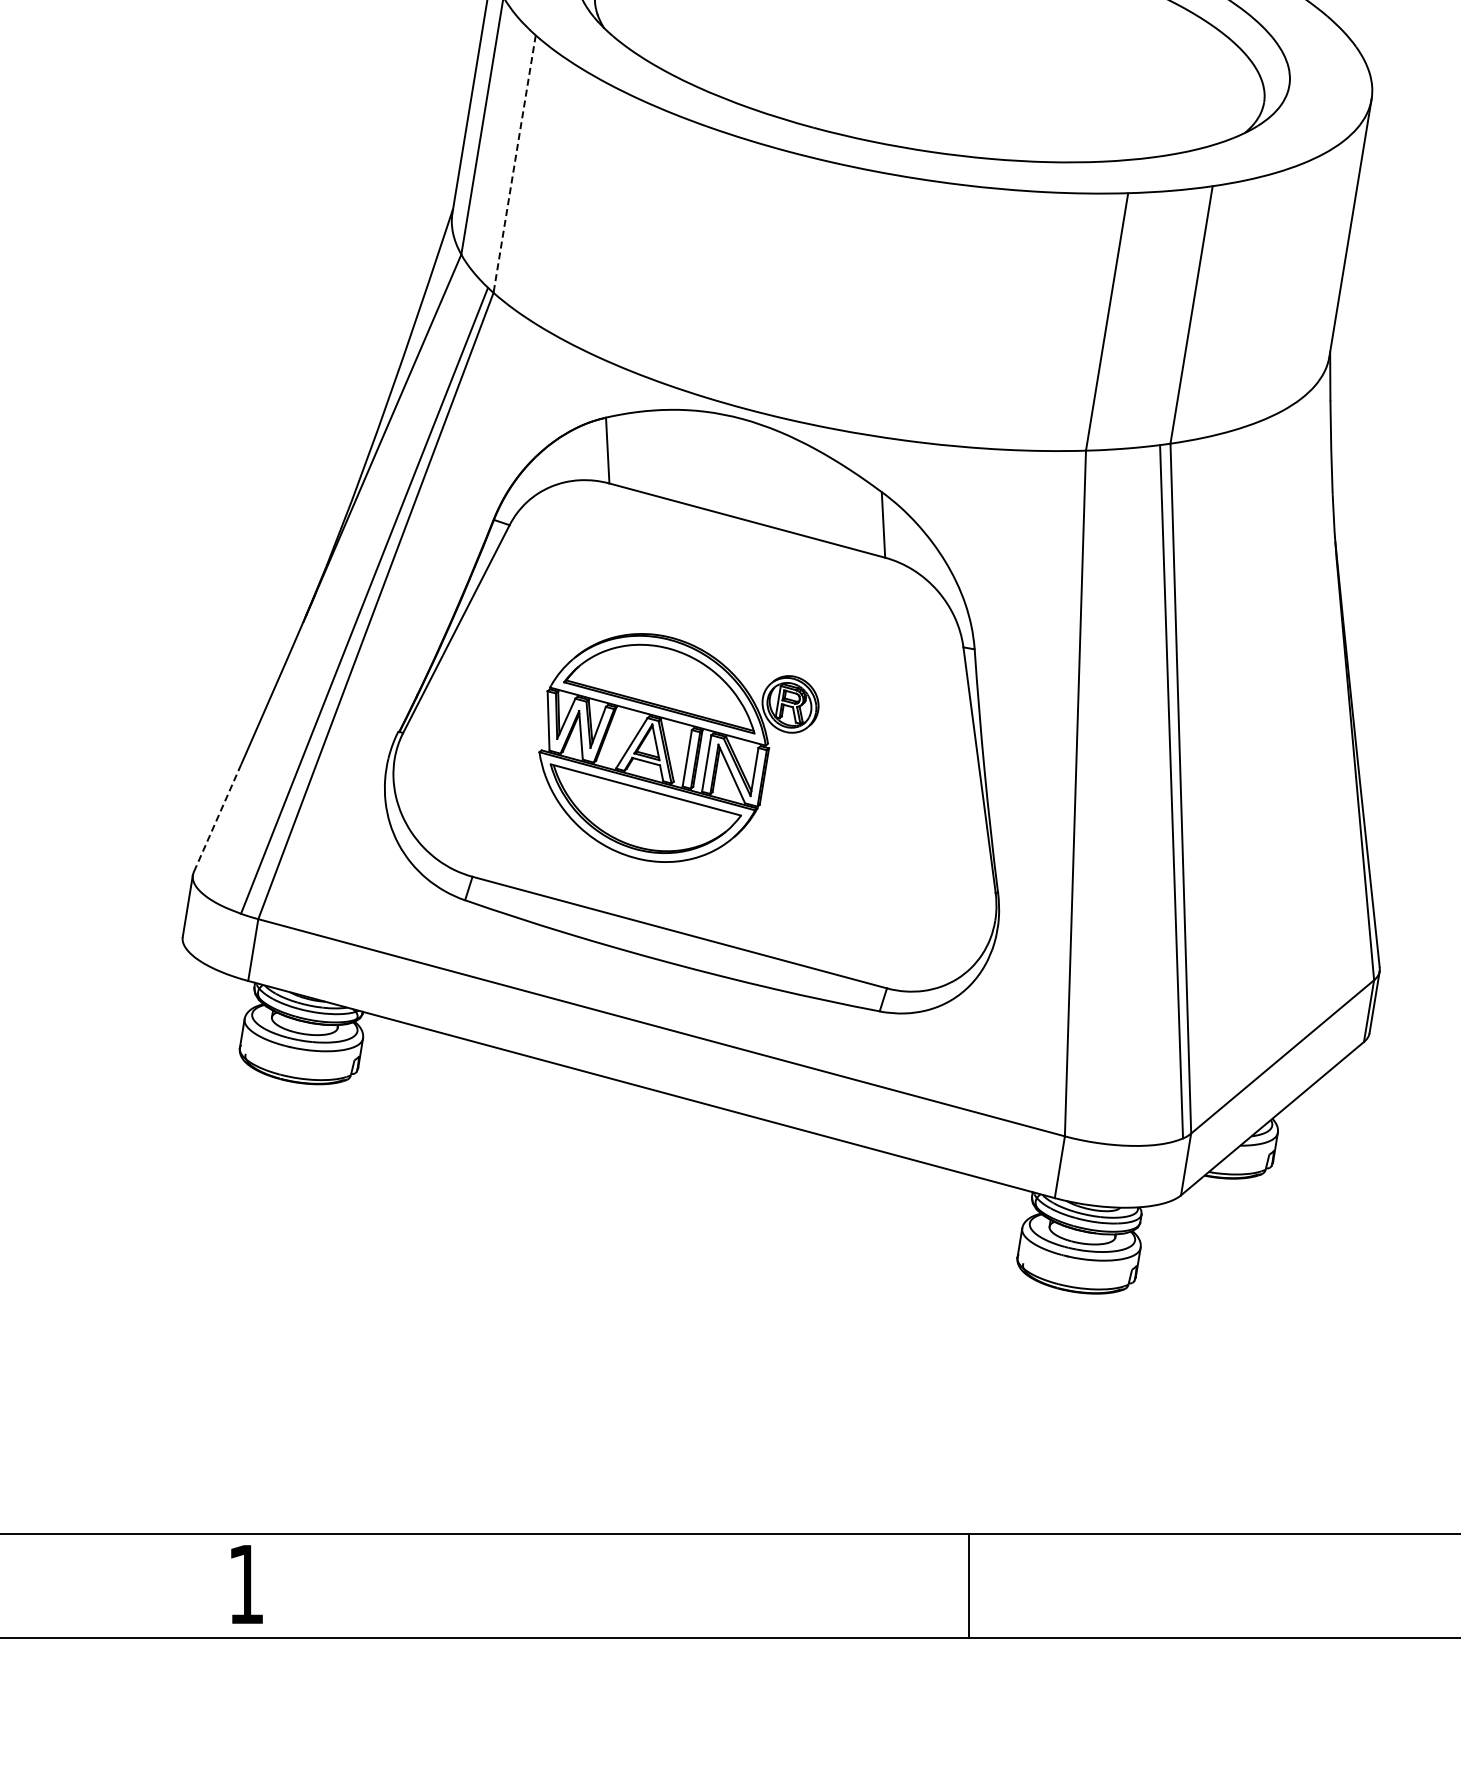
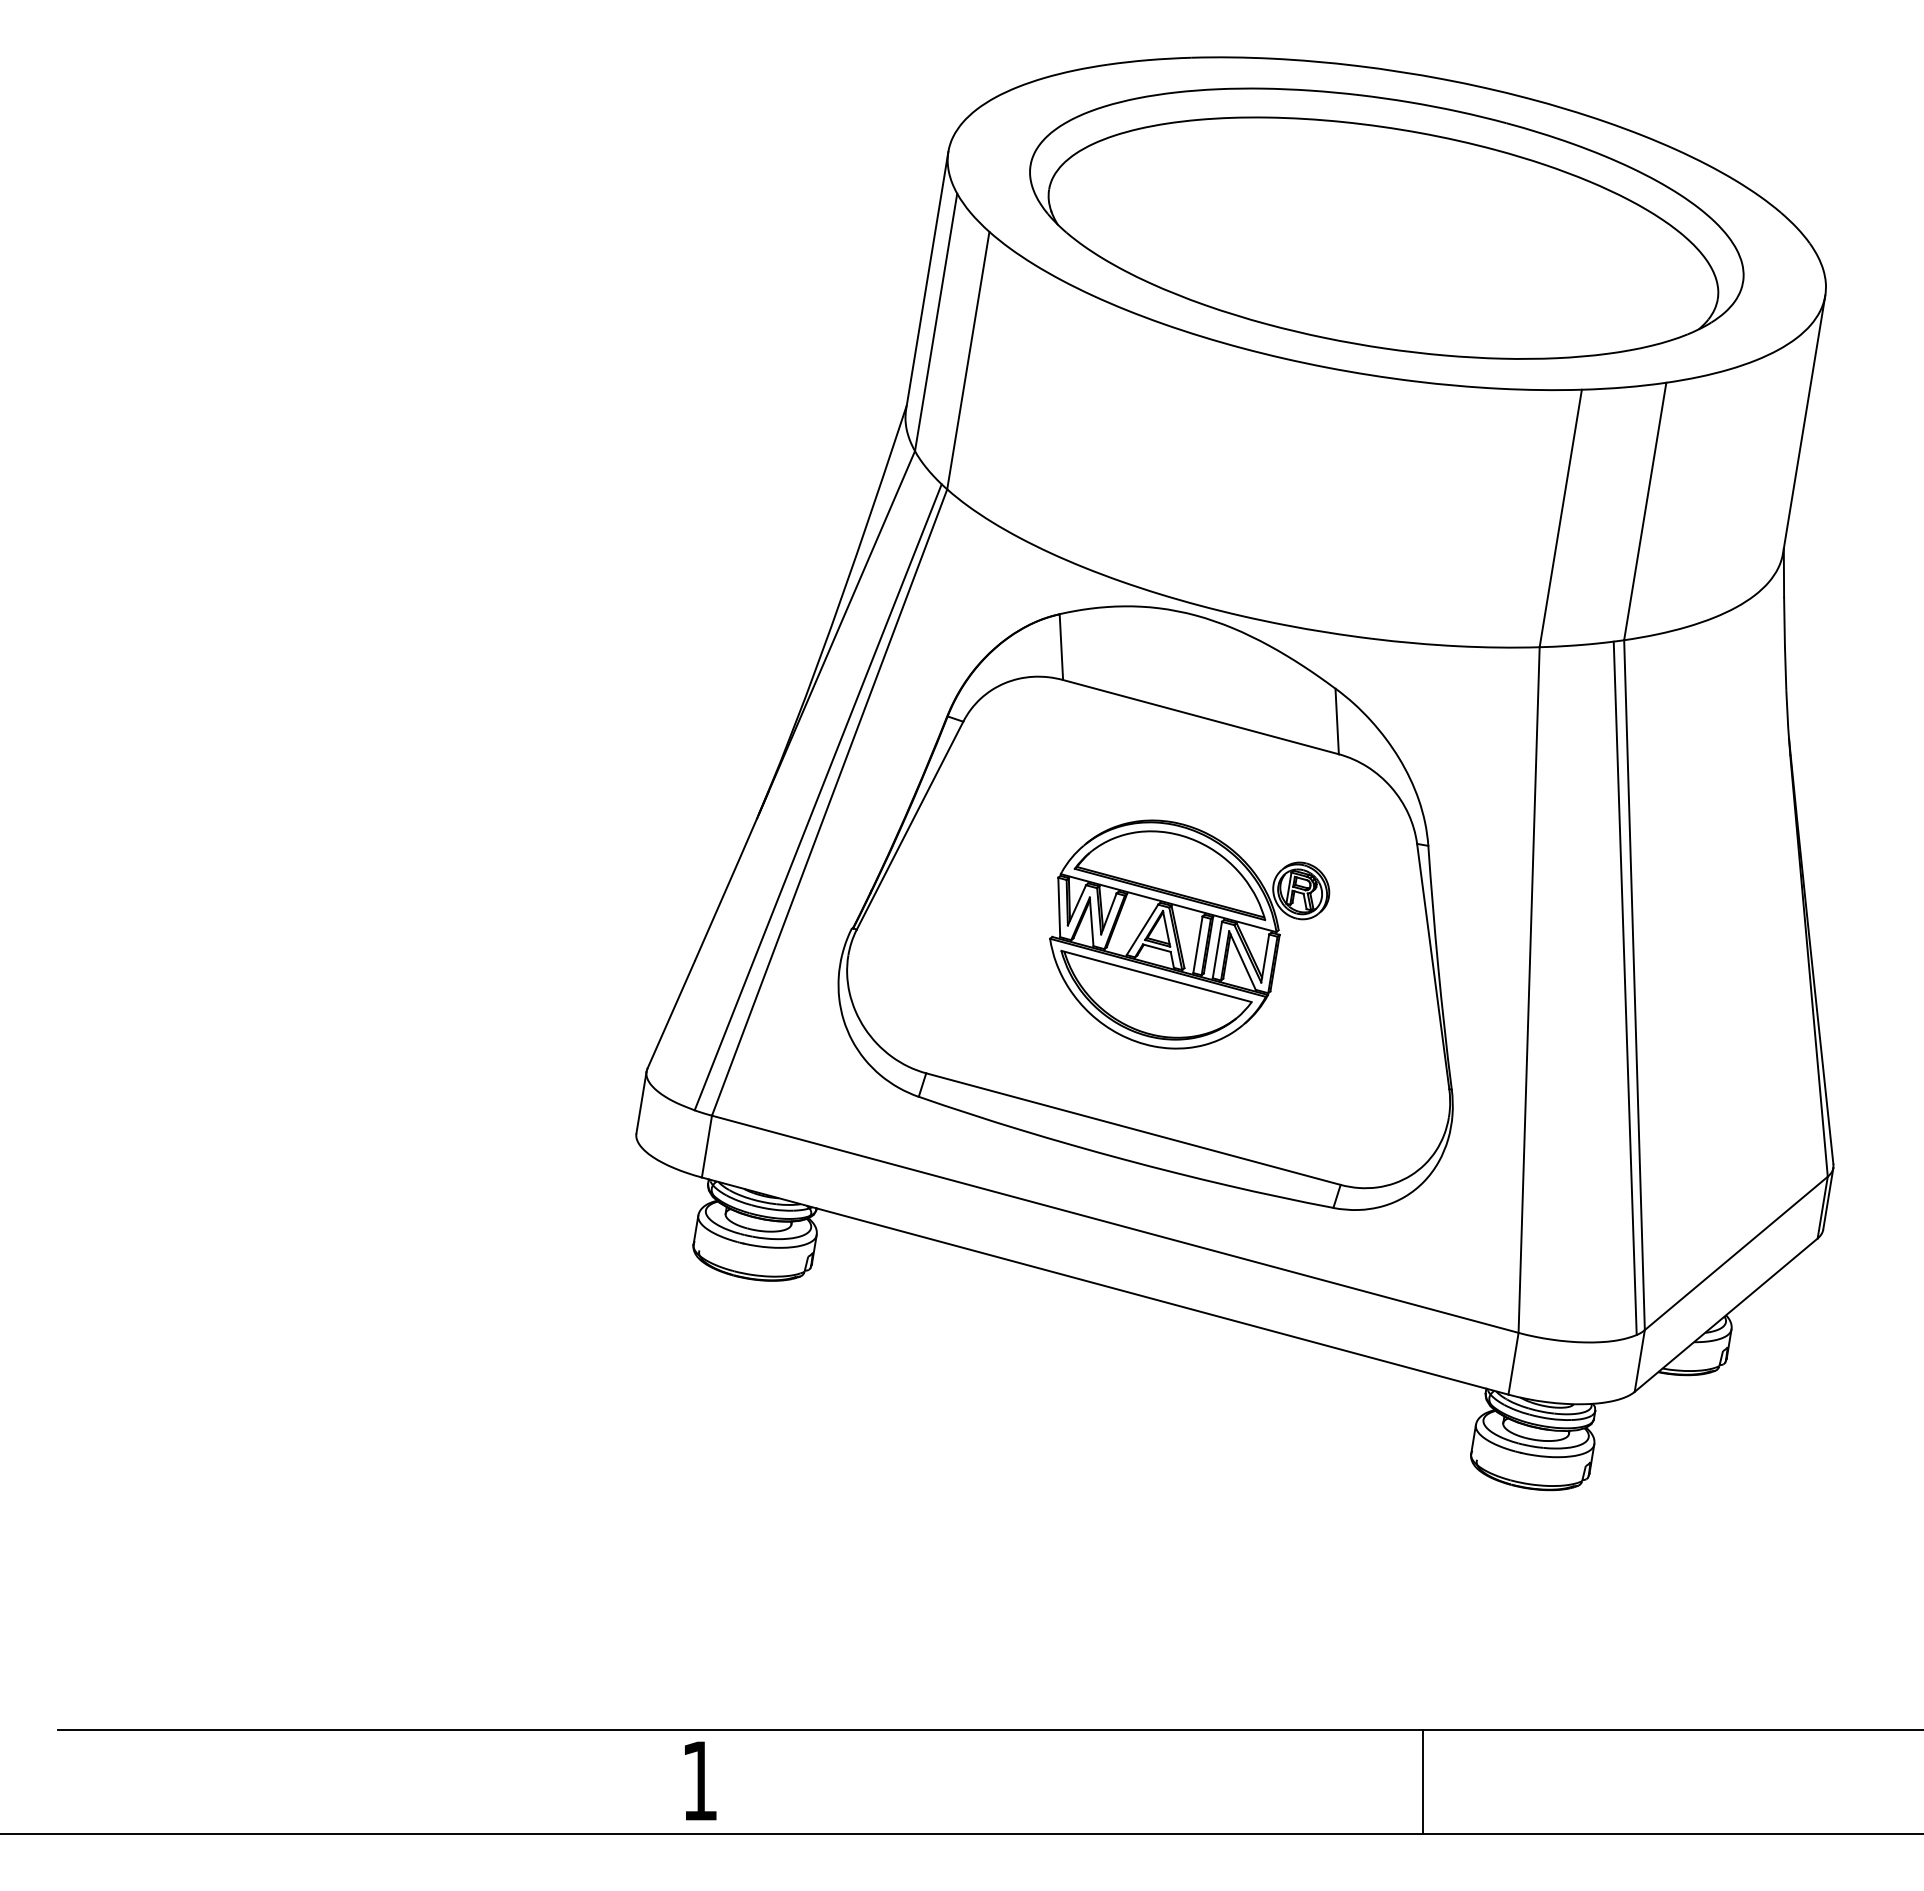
line: (514, 164) -> (968, 361), dashed -> solid
part: (678, 747) -> (1189, 934), moved
line: (217, 818) -> (671, 1015), dashed -> solid

